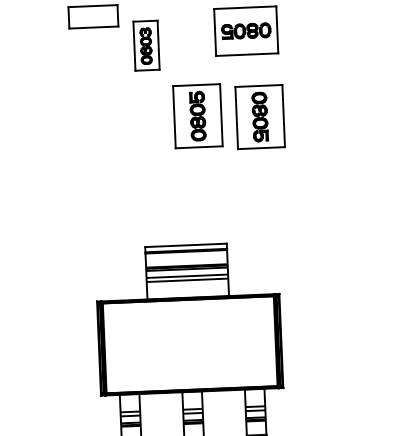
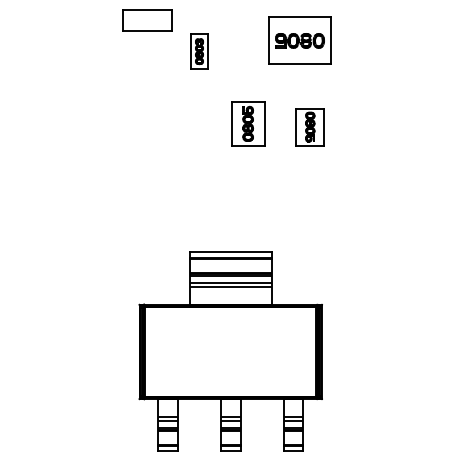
part: (146, 45) -> (199, 51), size x0.7
part: (198, 115) -> (248, 123), size x0.7
part: (260, 116) -> (310, 126), size x0.6

